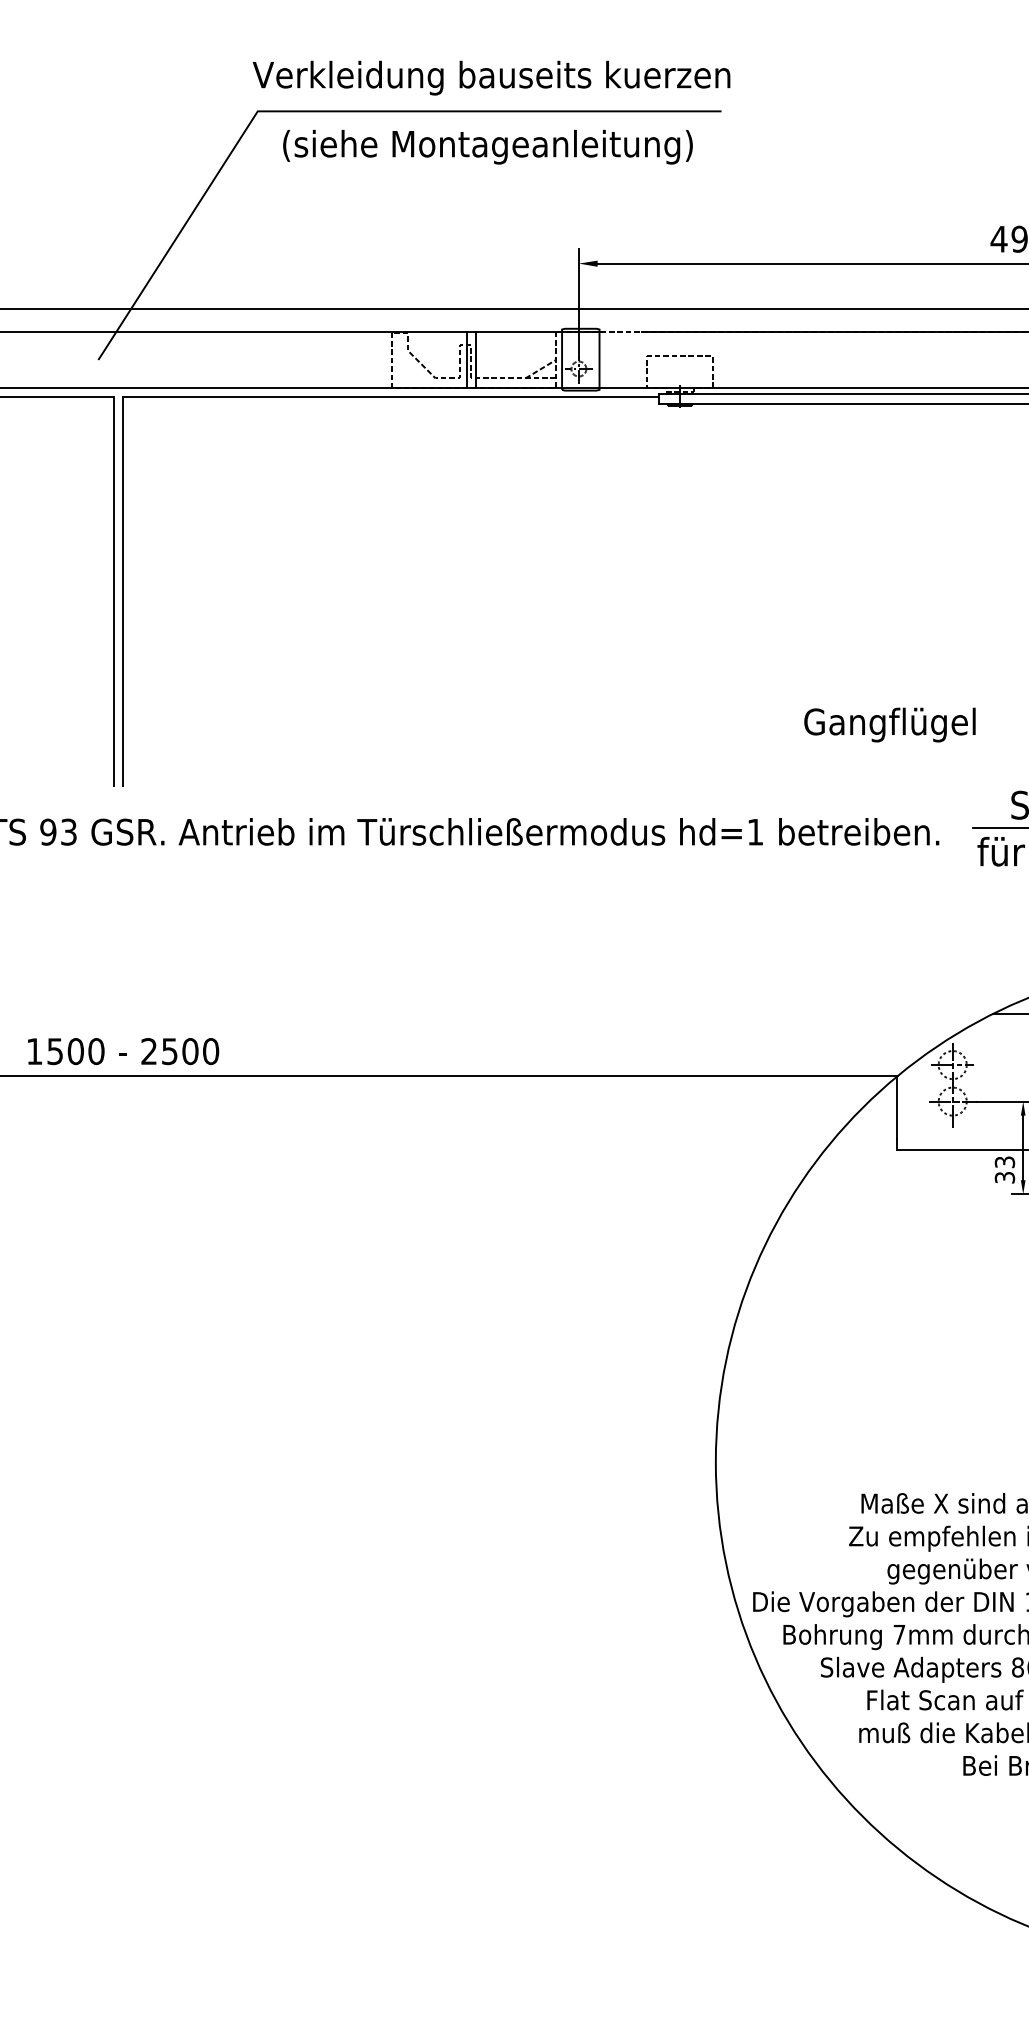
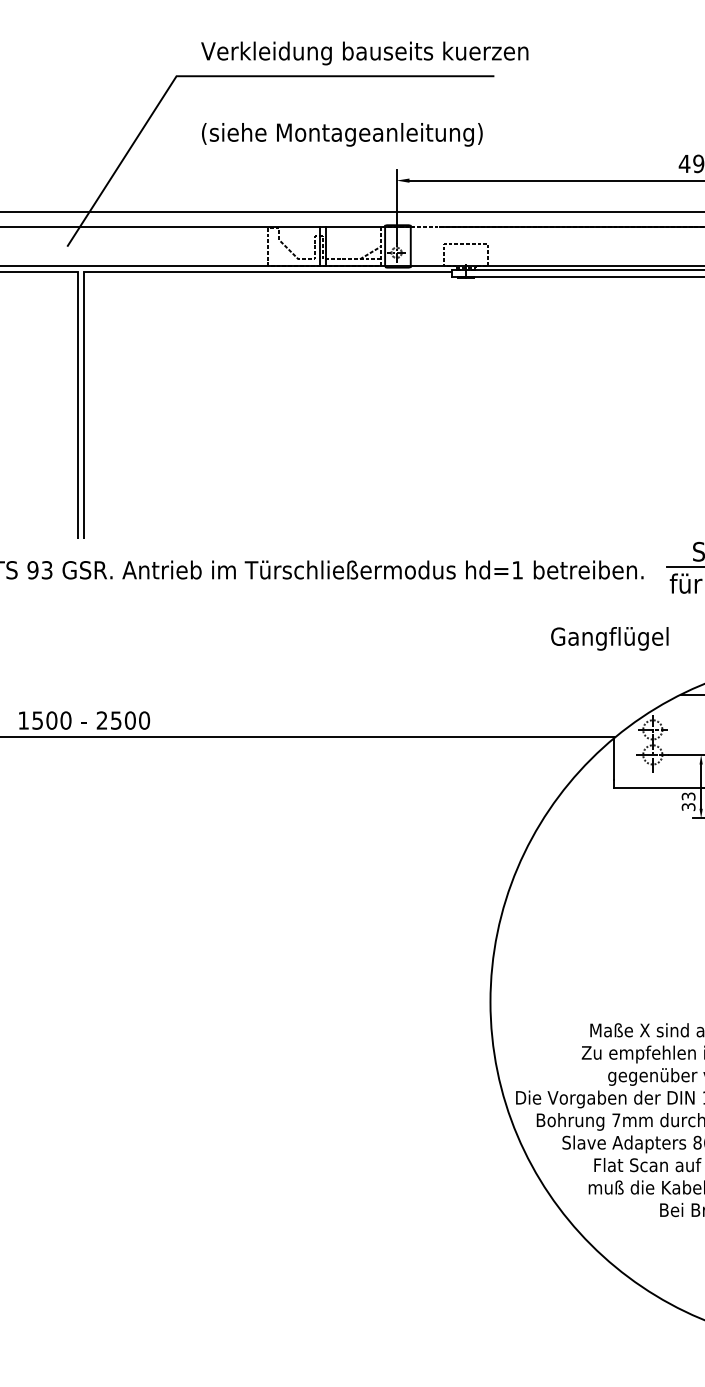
text: (491, 78) -> (364, 53), moved
text: (488, 146) -> (342, 134), moved
text: (889, 724) -> (609, 638), moved

